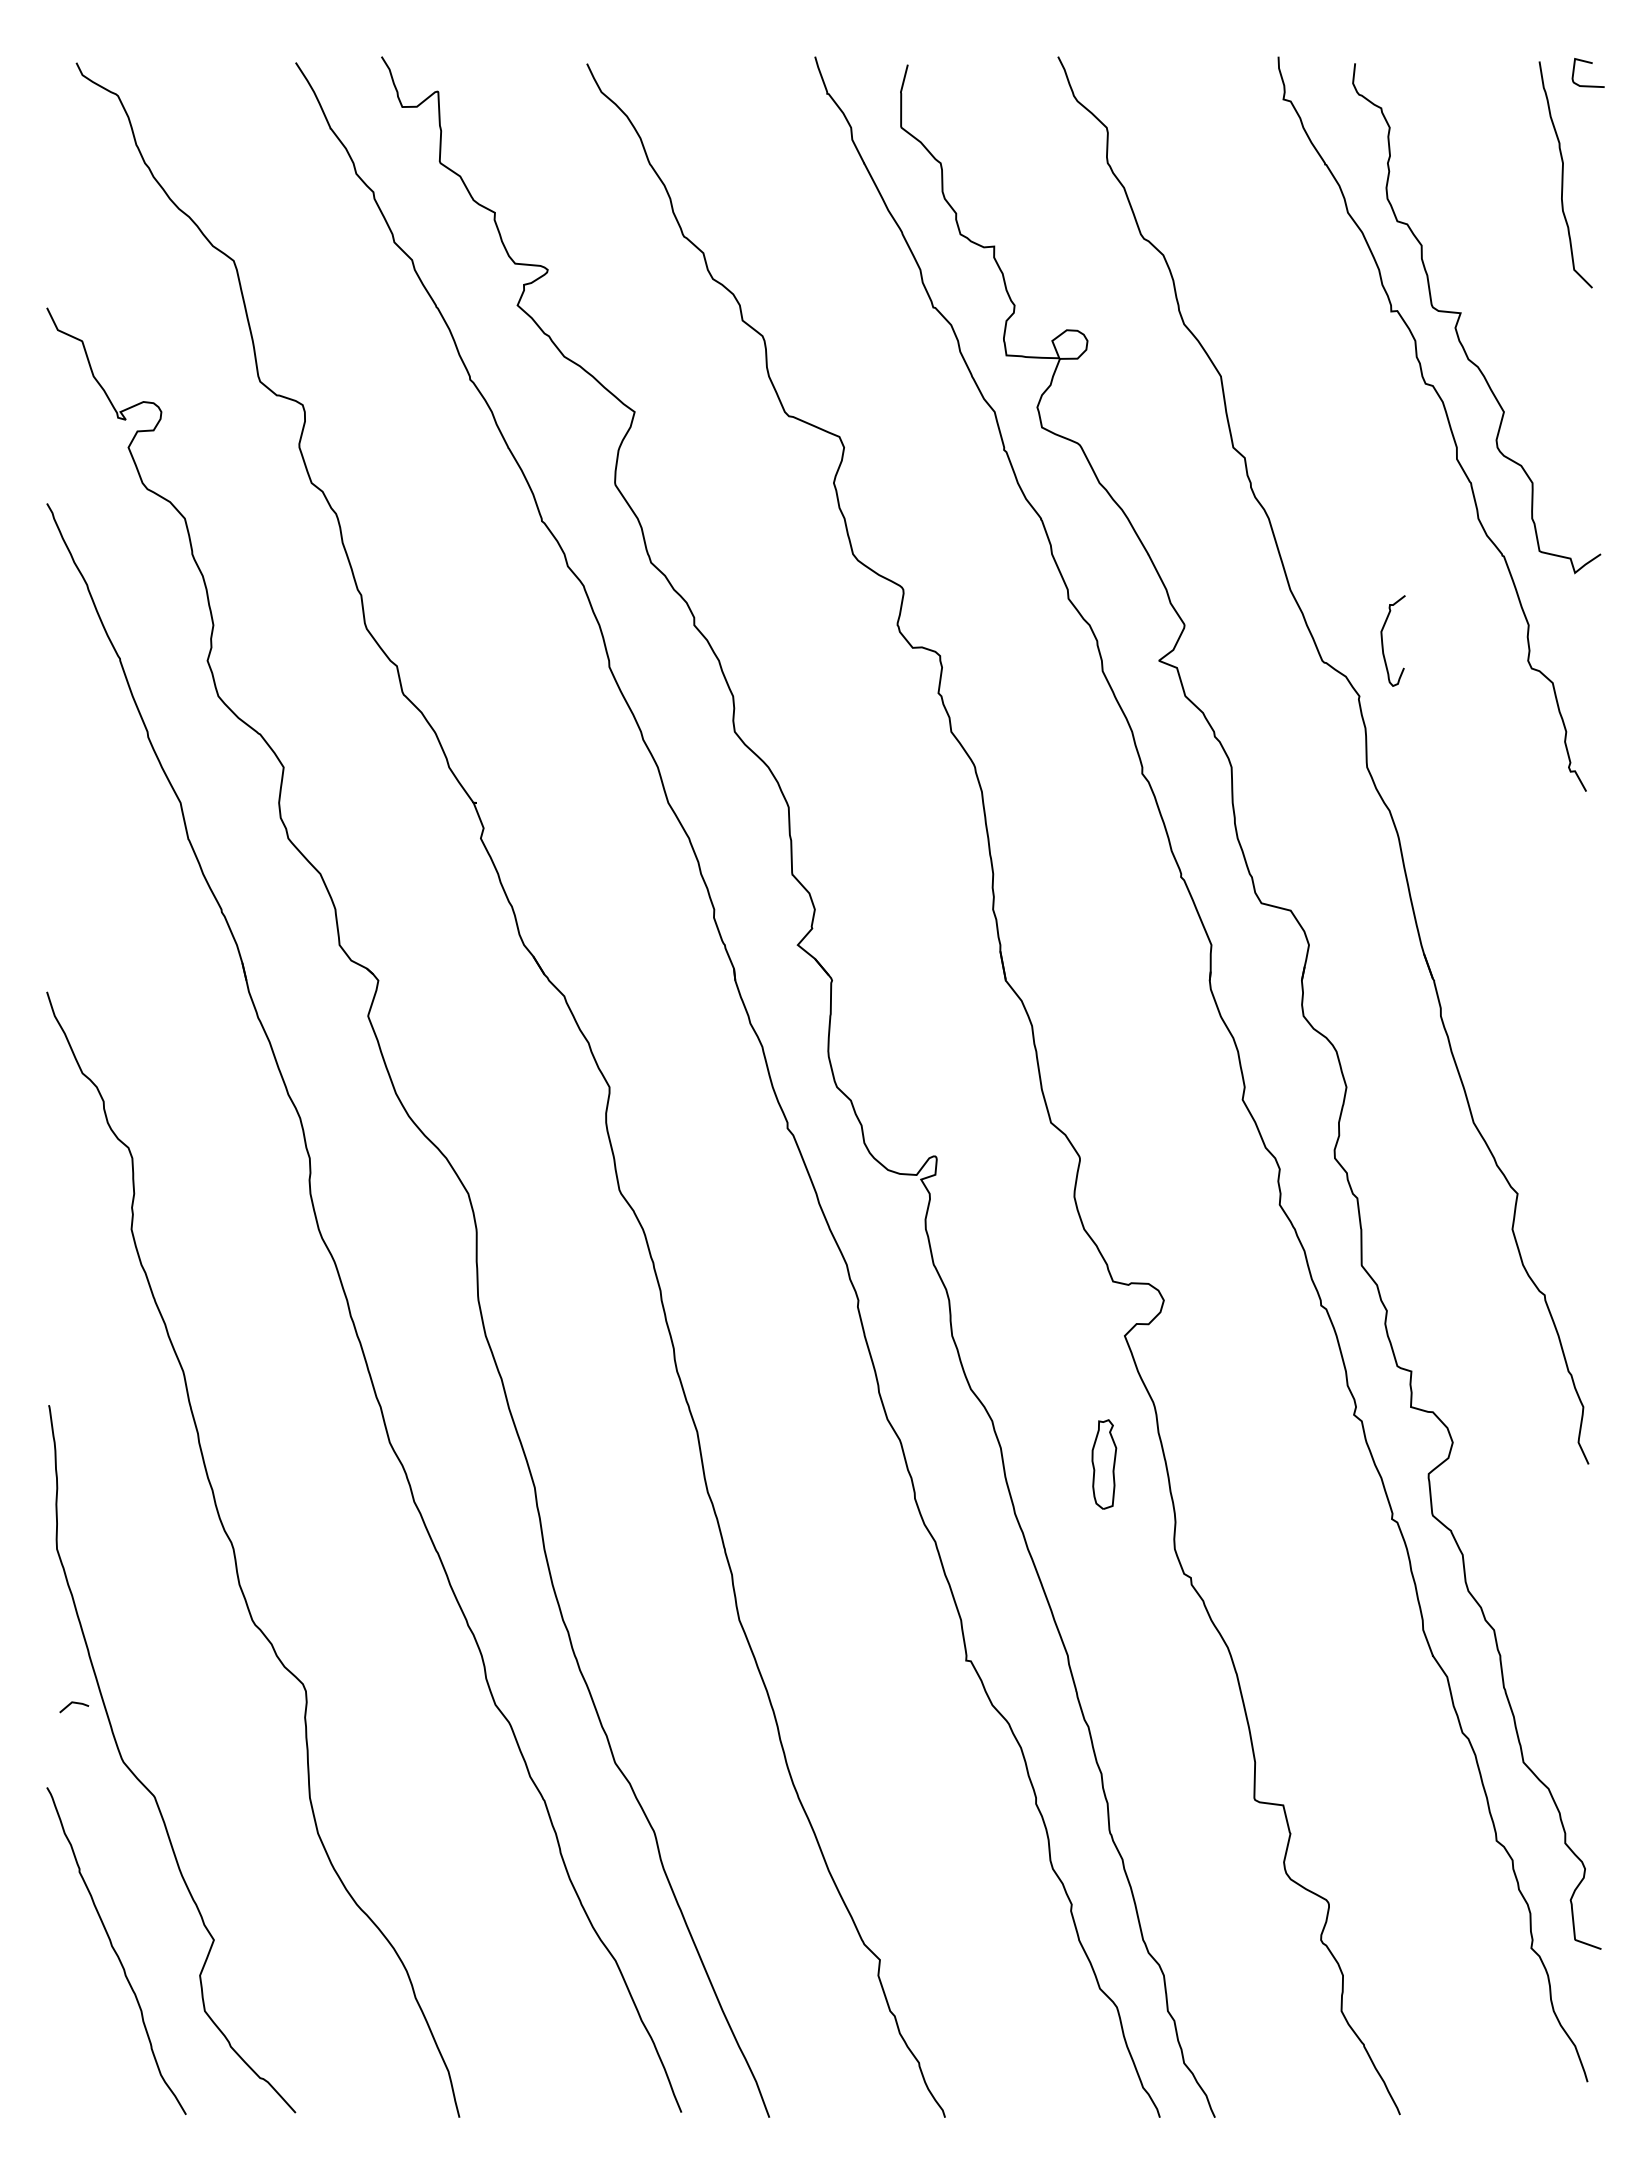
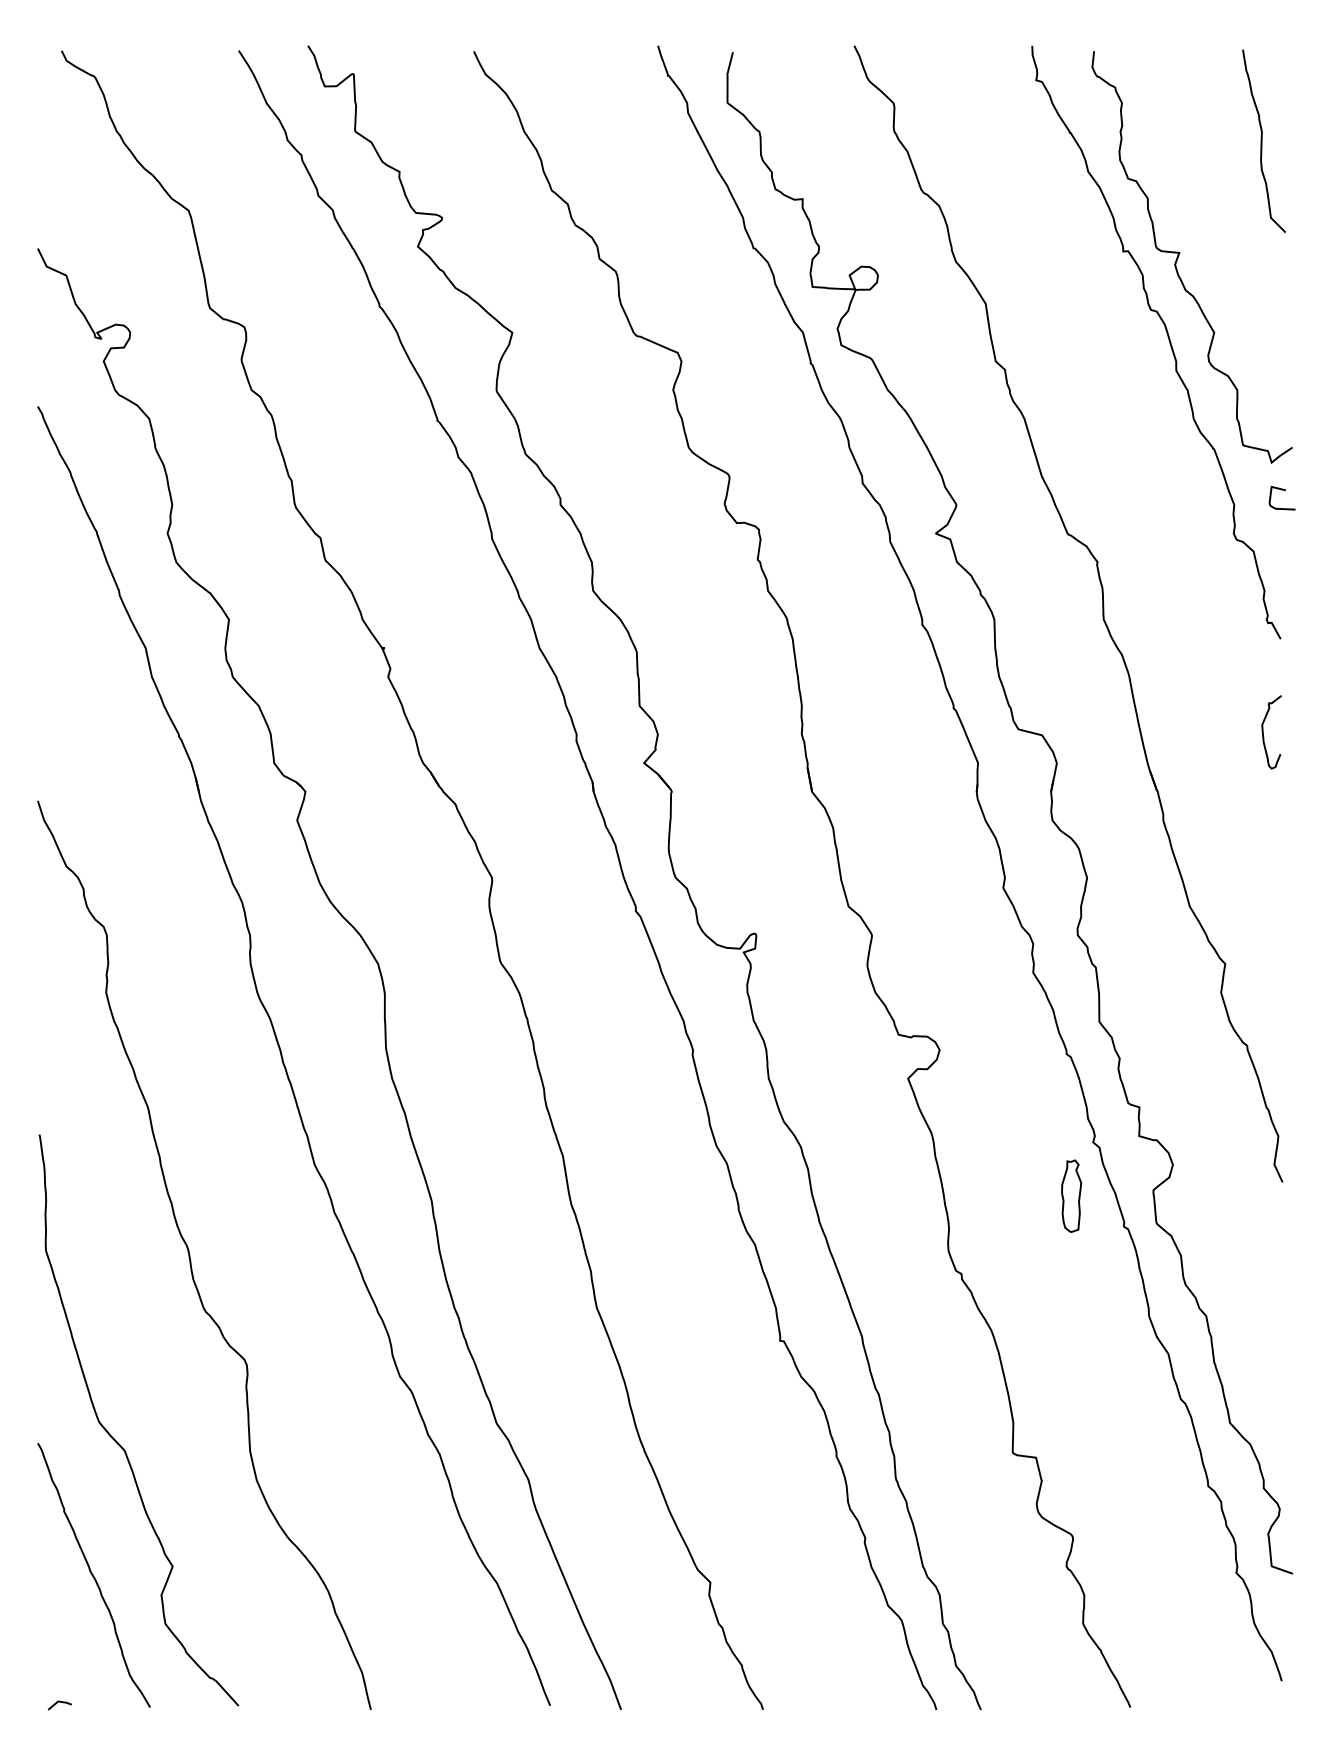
curve: (1588, 63) -> (1282, 490), moved
curve: (1383, 642) -> (1263, 733), moved
part: (1104, 1464) -> (1071, 1196), moved
line: (74, 1703) -> (60, 1702), moved

